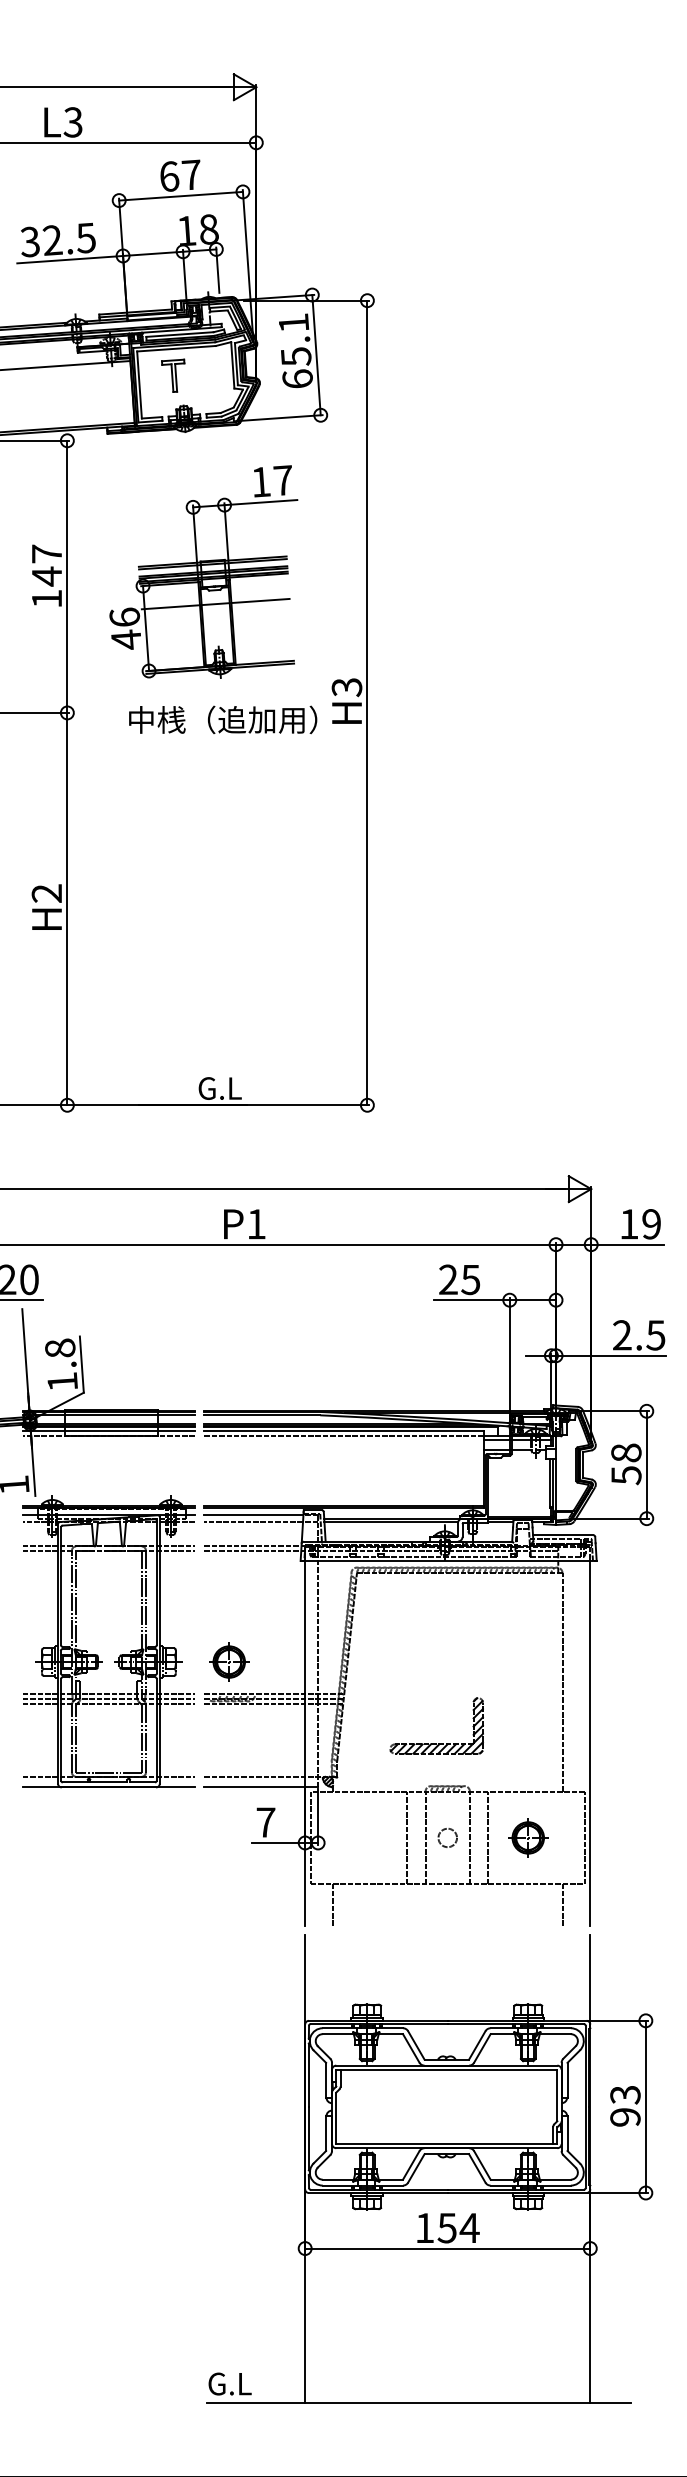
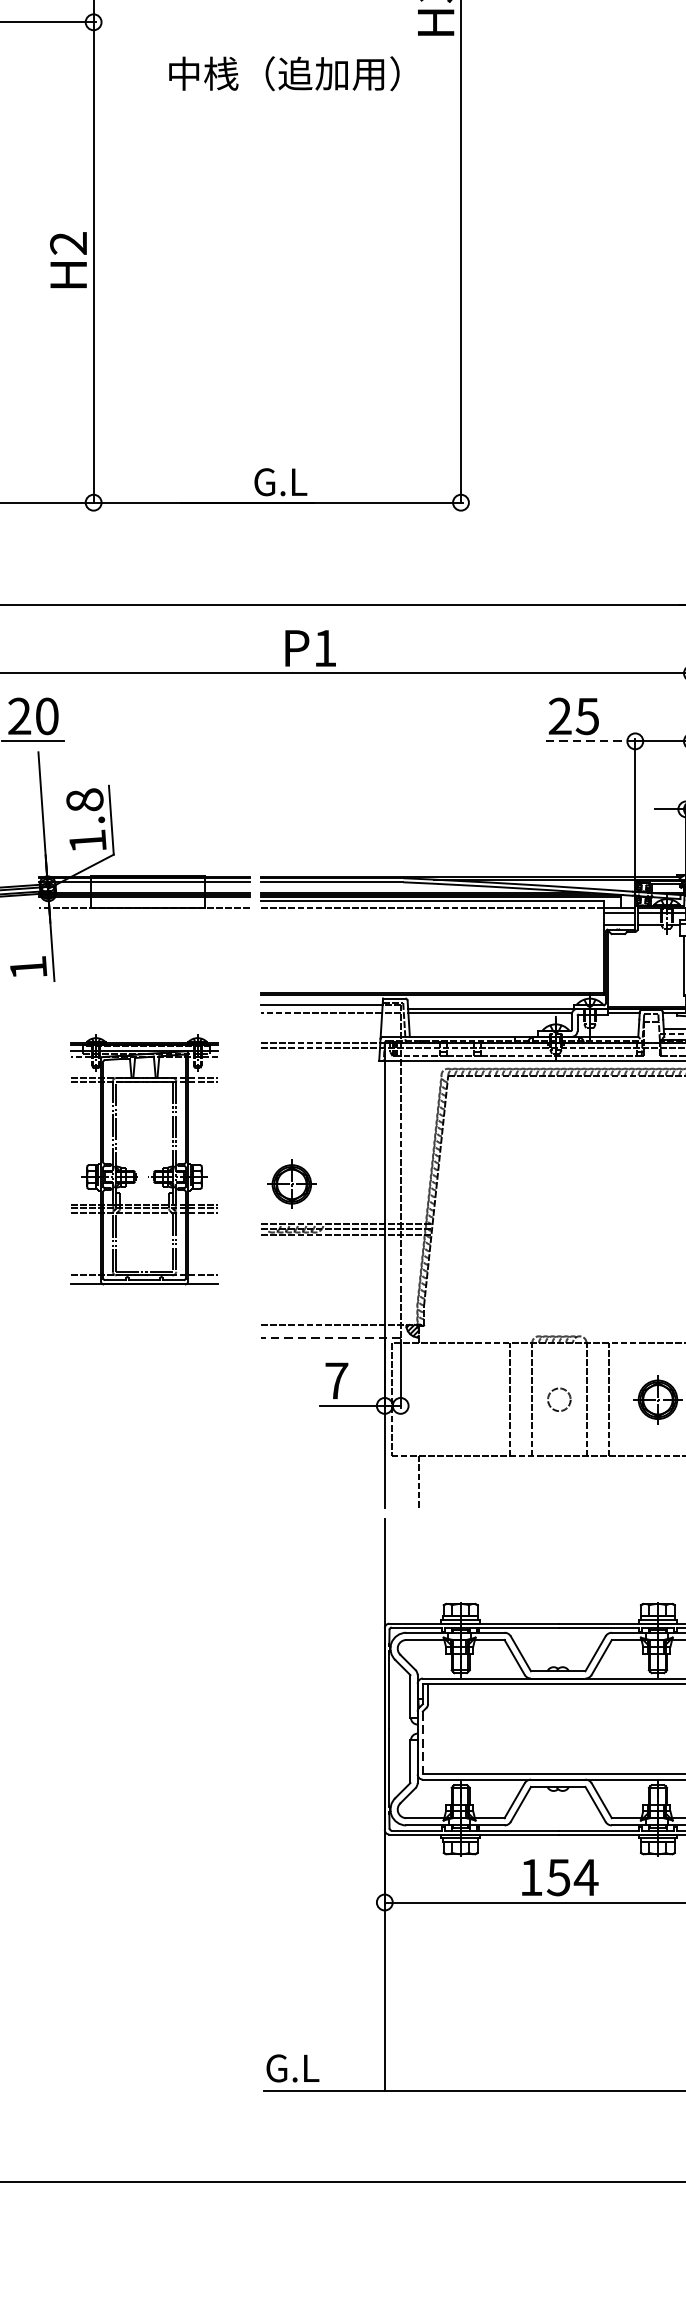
text: (223, 719) -> (284, 73), moved
line: (471, 1300) -> (588, 741), solid -> dashed
line: (108, 1430) -> (143, 900), removed
part: (108, 1641) -> (143, 1159), size x0.7
part: (436, 1743) -> (545, 1284), removed
line: (261, 1787) -> (331, 1338), solid -> dashed
line: (336, 2118) -> (423, 1743), solid -> dashed

